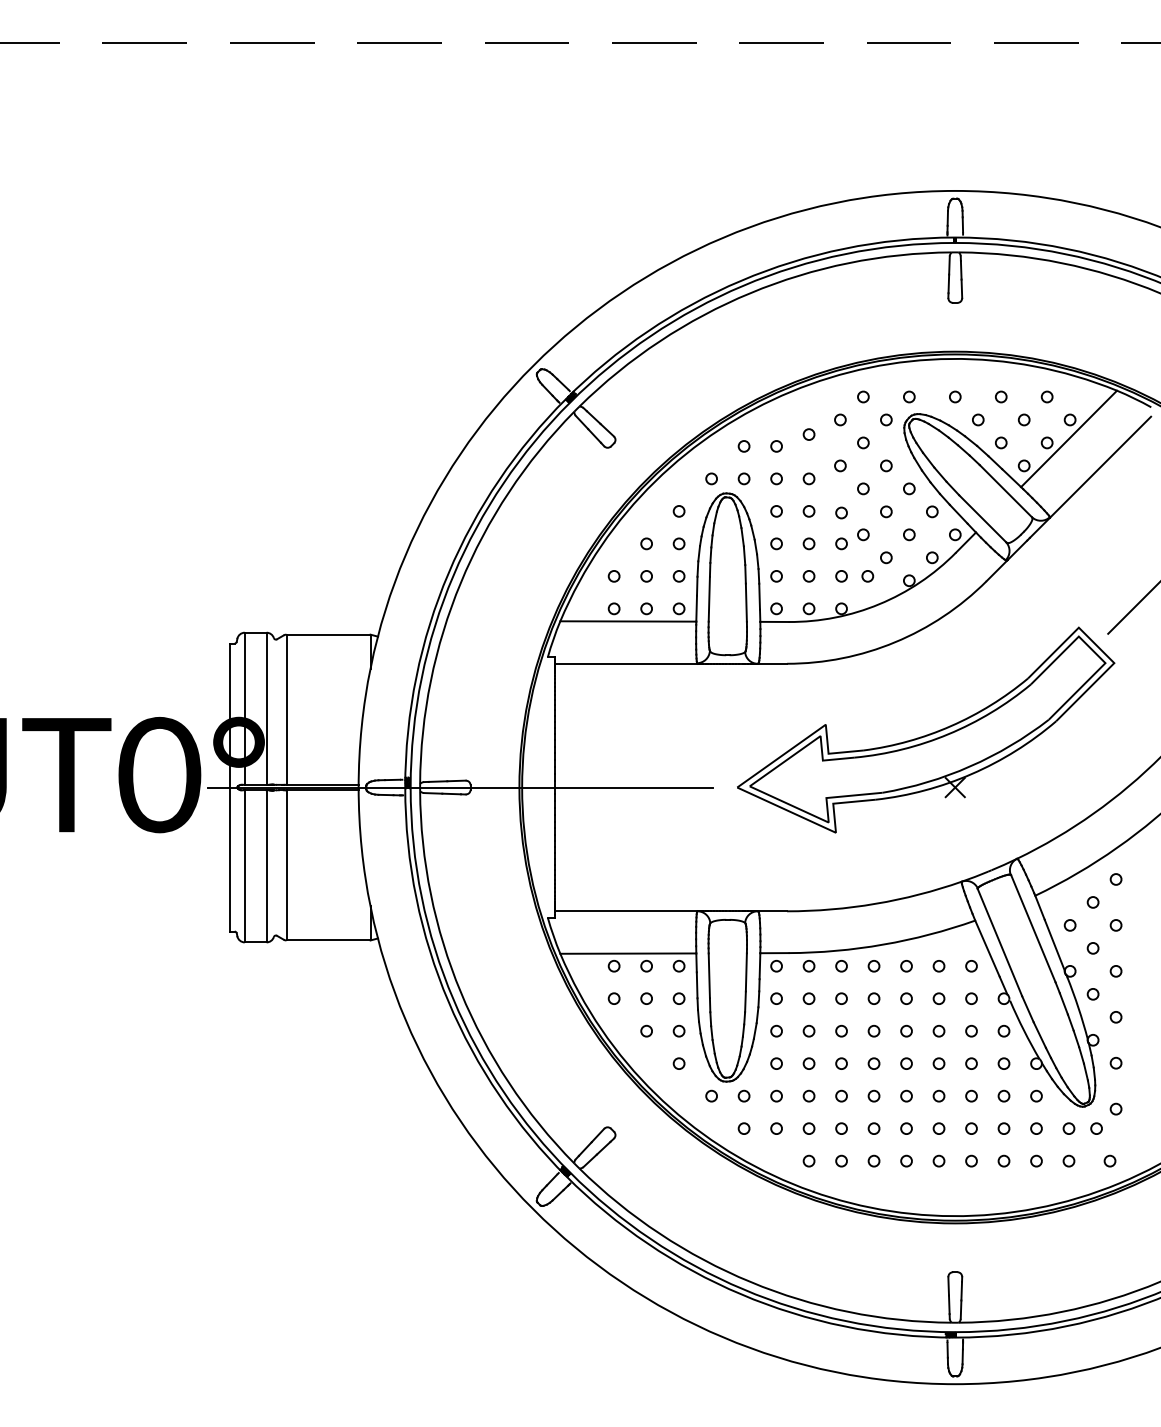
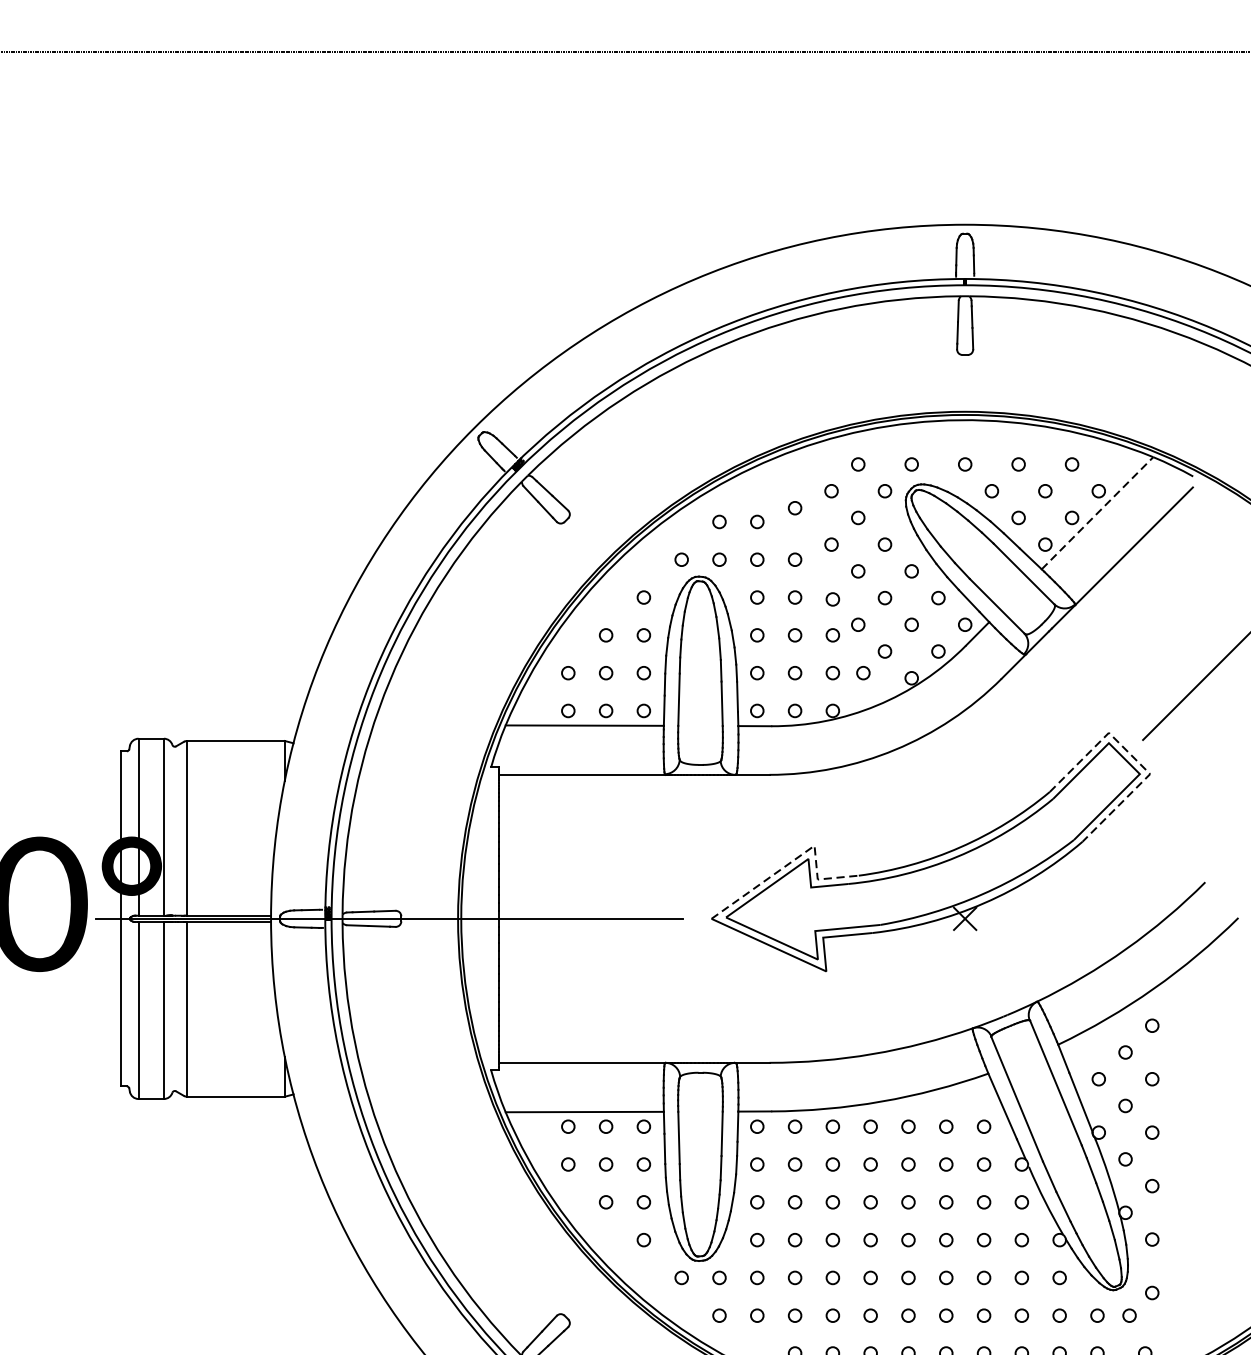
line: (1069, 438) -> (1098, 512), solid -> dashed
line: (1100, 649) -> (1134, 758), solid -> dashed
line: (809, 736) -> (795, 859), solid -> dashed

